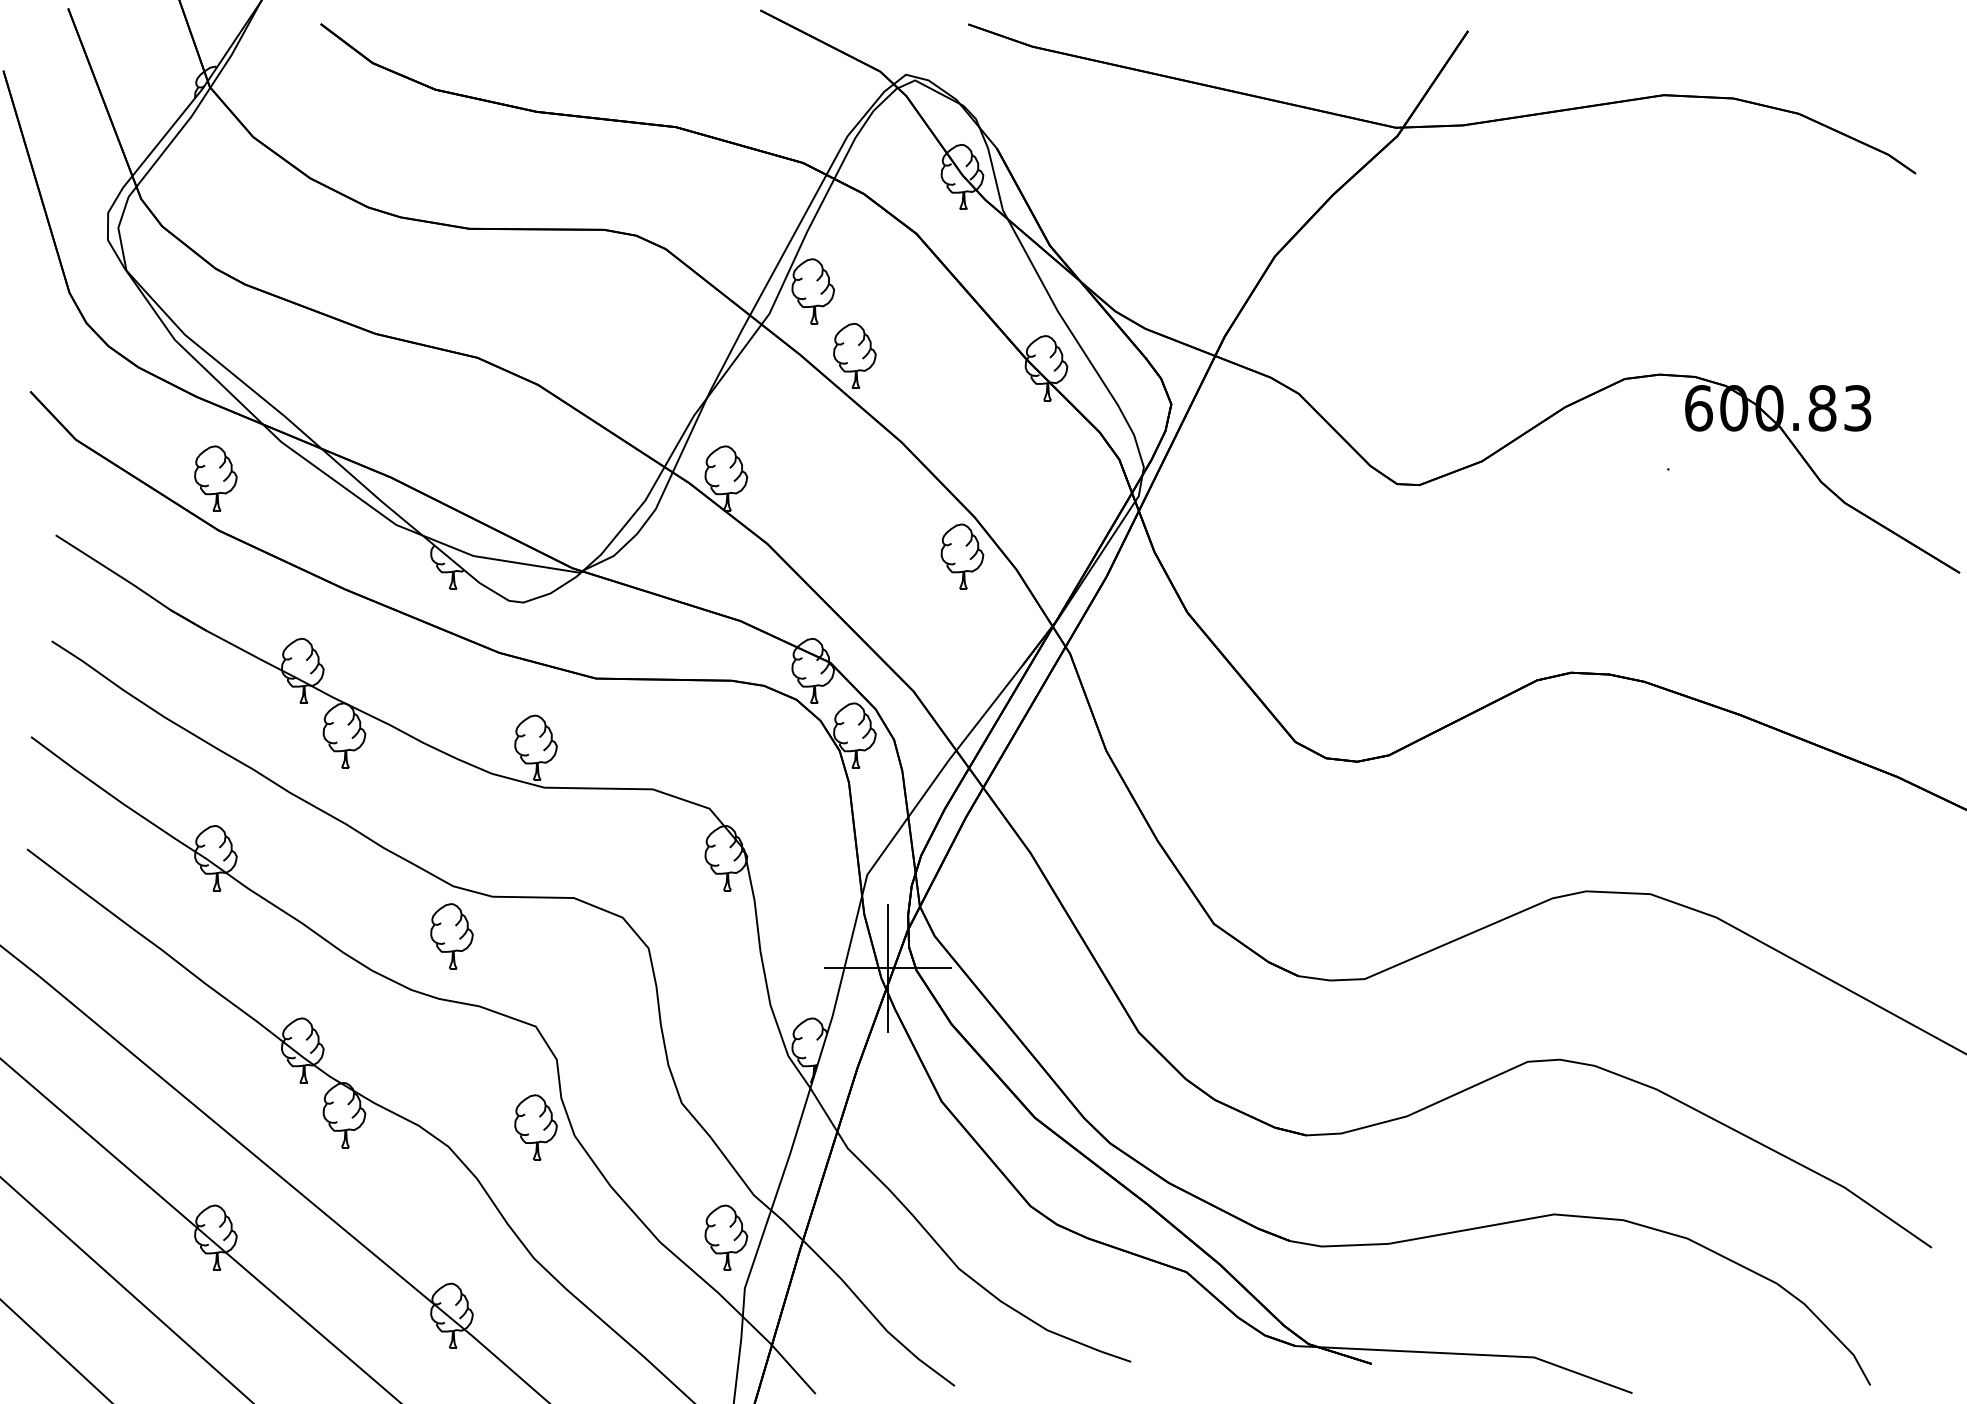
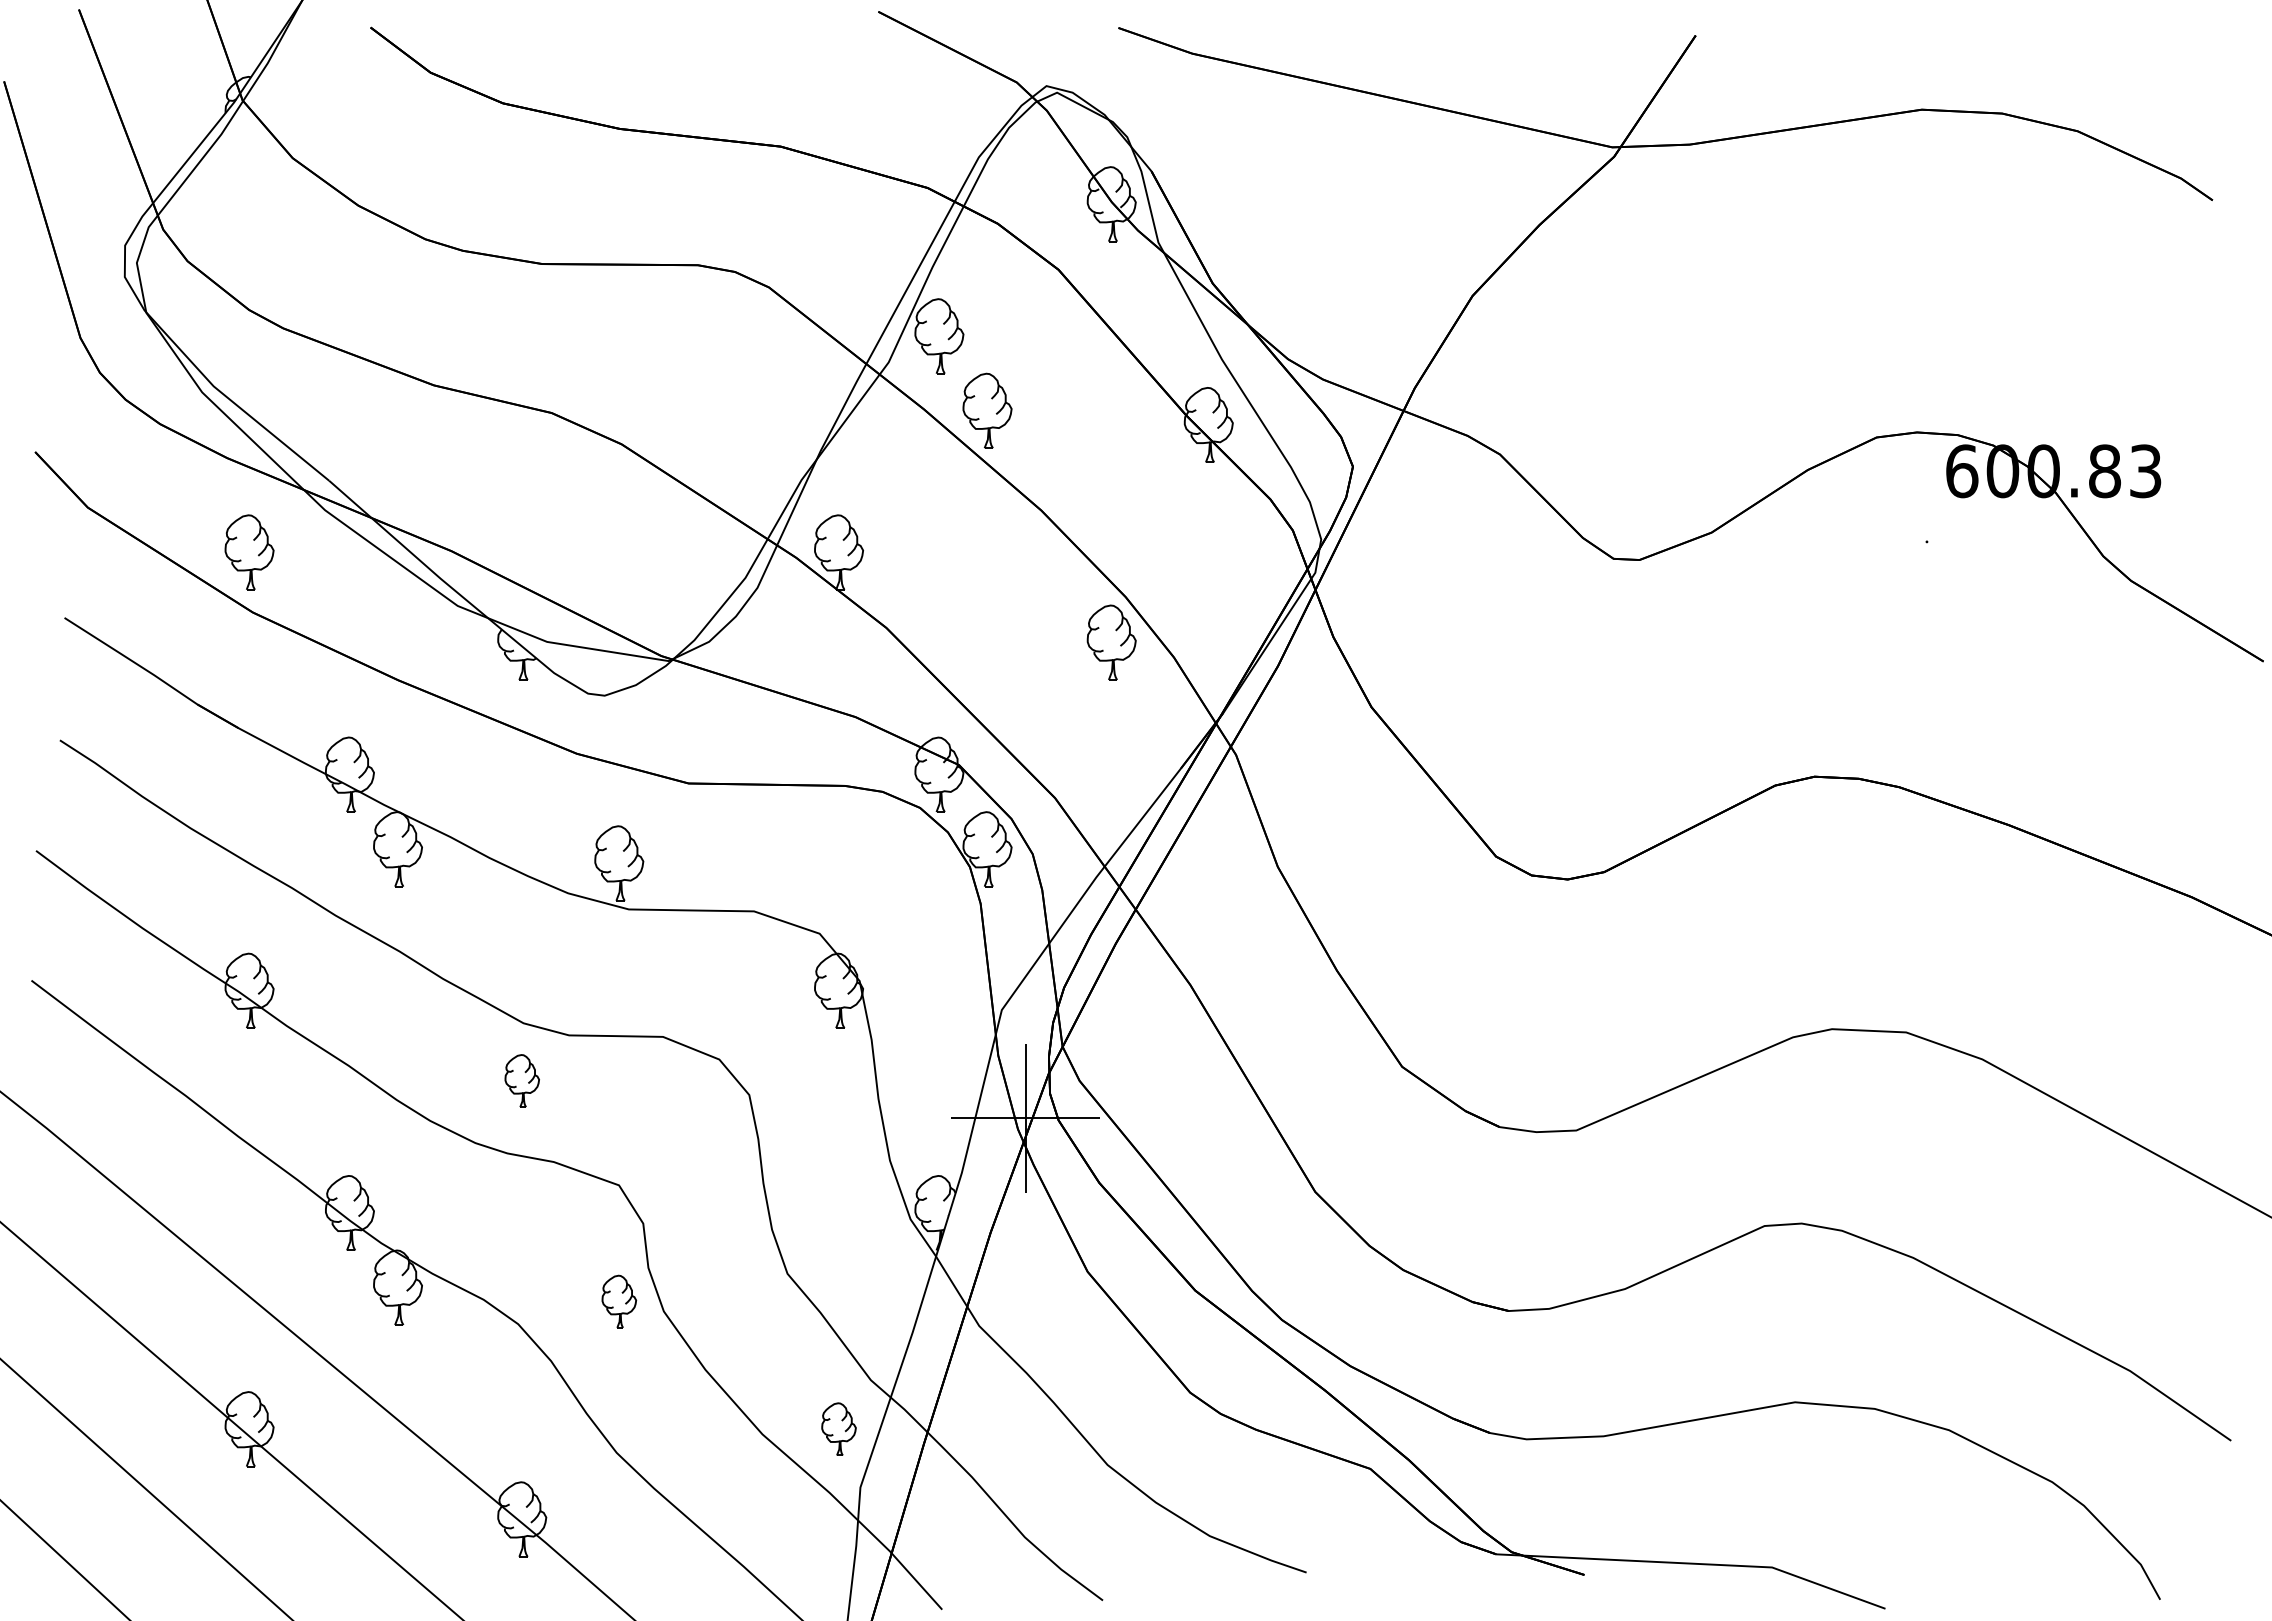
part: (452, 935) -> (522, 1080), size x0.7
part: (536, 1127) -> (619, 1301), size x0.7
part: (725, 1237) -> (838, 1429), size x0.7

